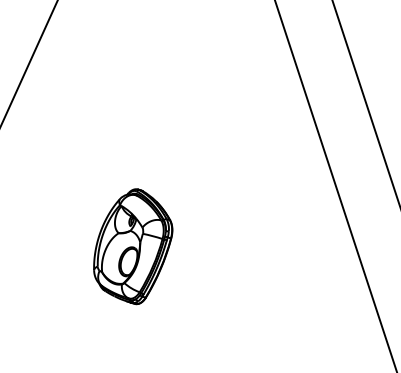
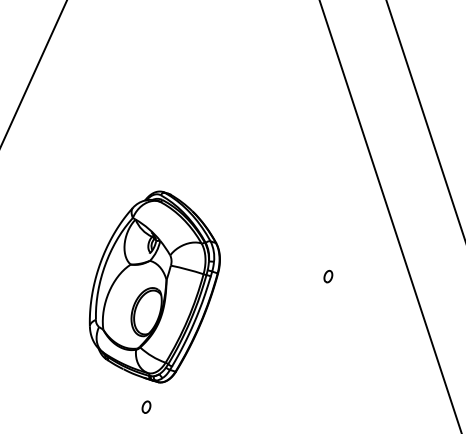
part: (282, 237) -> (328, 276), added
part: (133, 246) -> (154, 286), size x1.43
part: (126, 349) -> (146, 406), added

